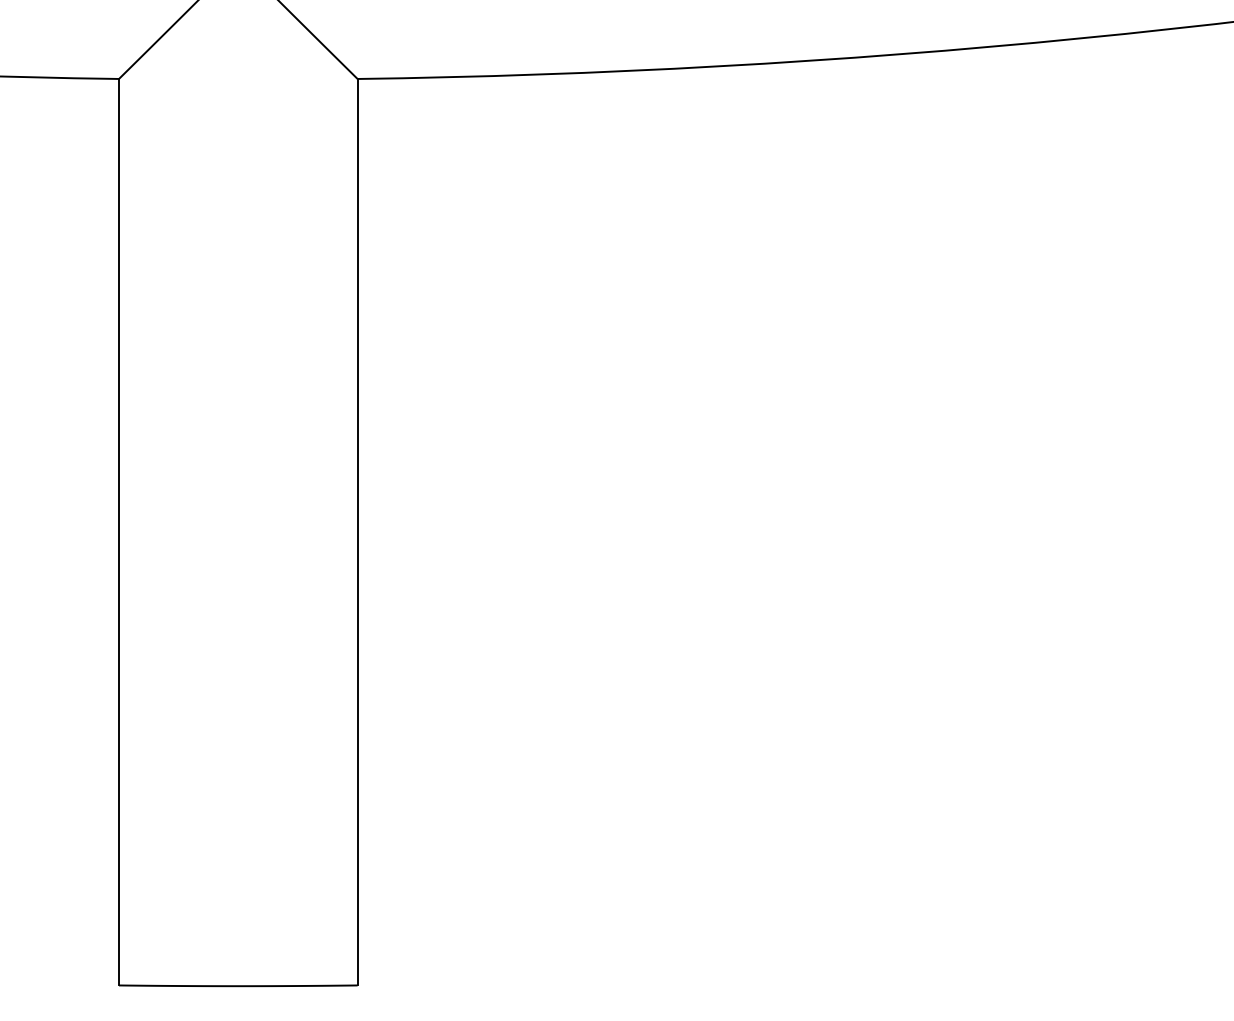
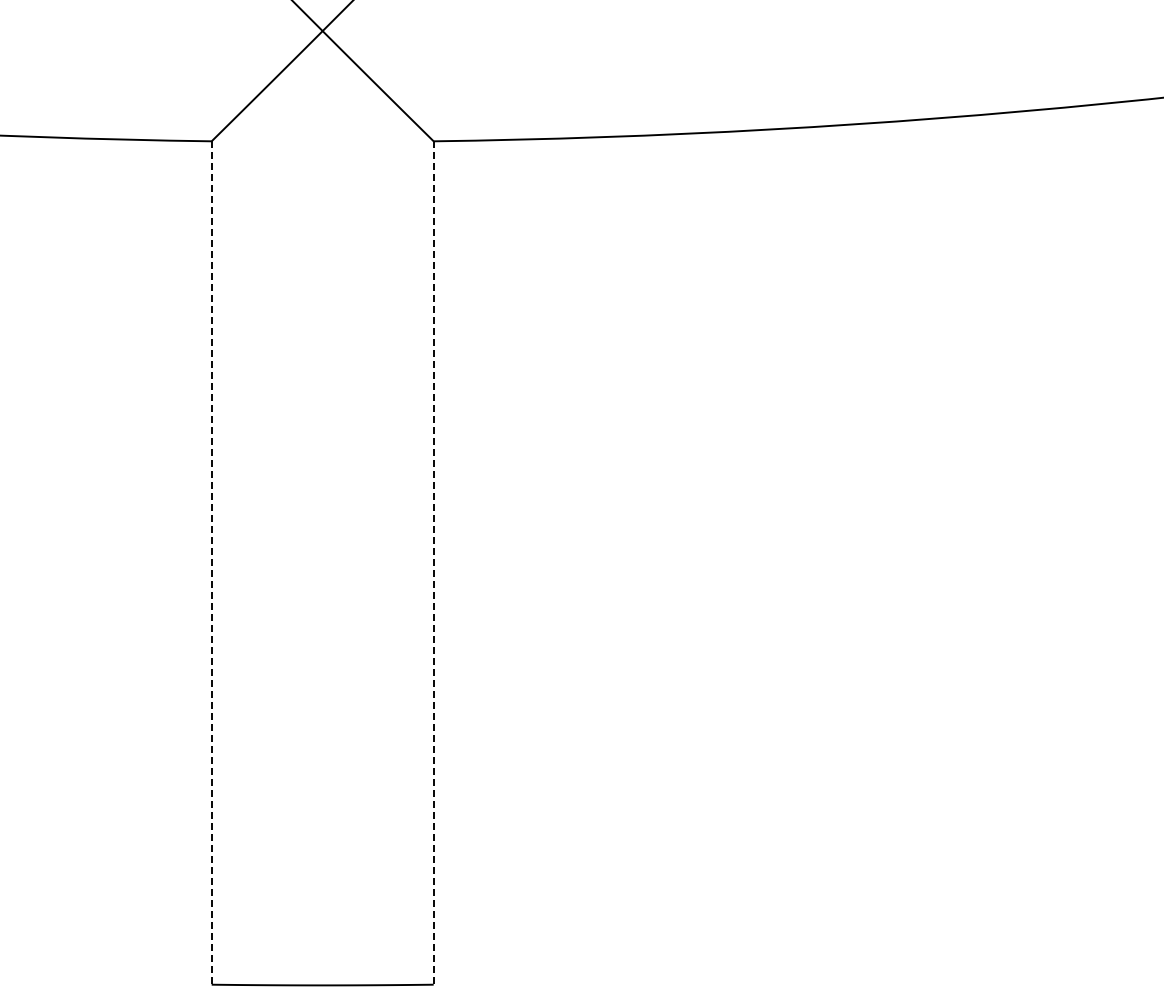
line: (118, 532) -> (211, 563), solid -> dashed
line: (357, 532) -> (433, 563), solid -> dashed

